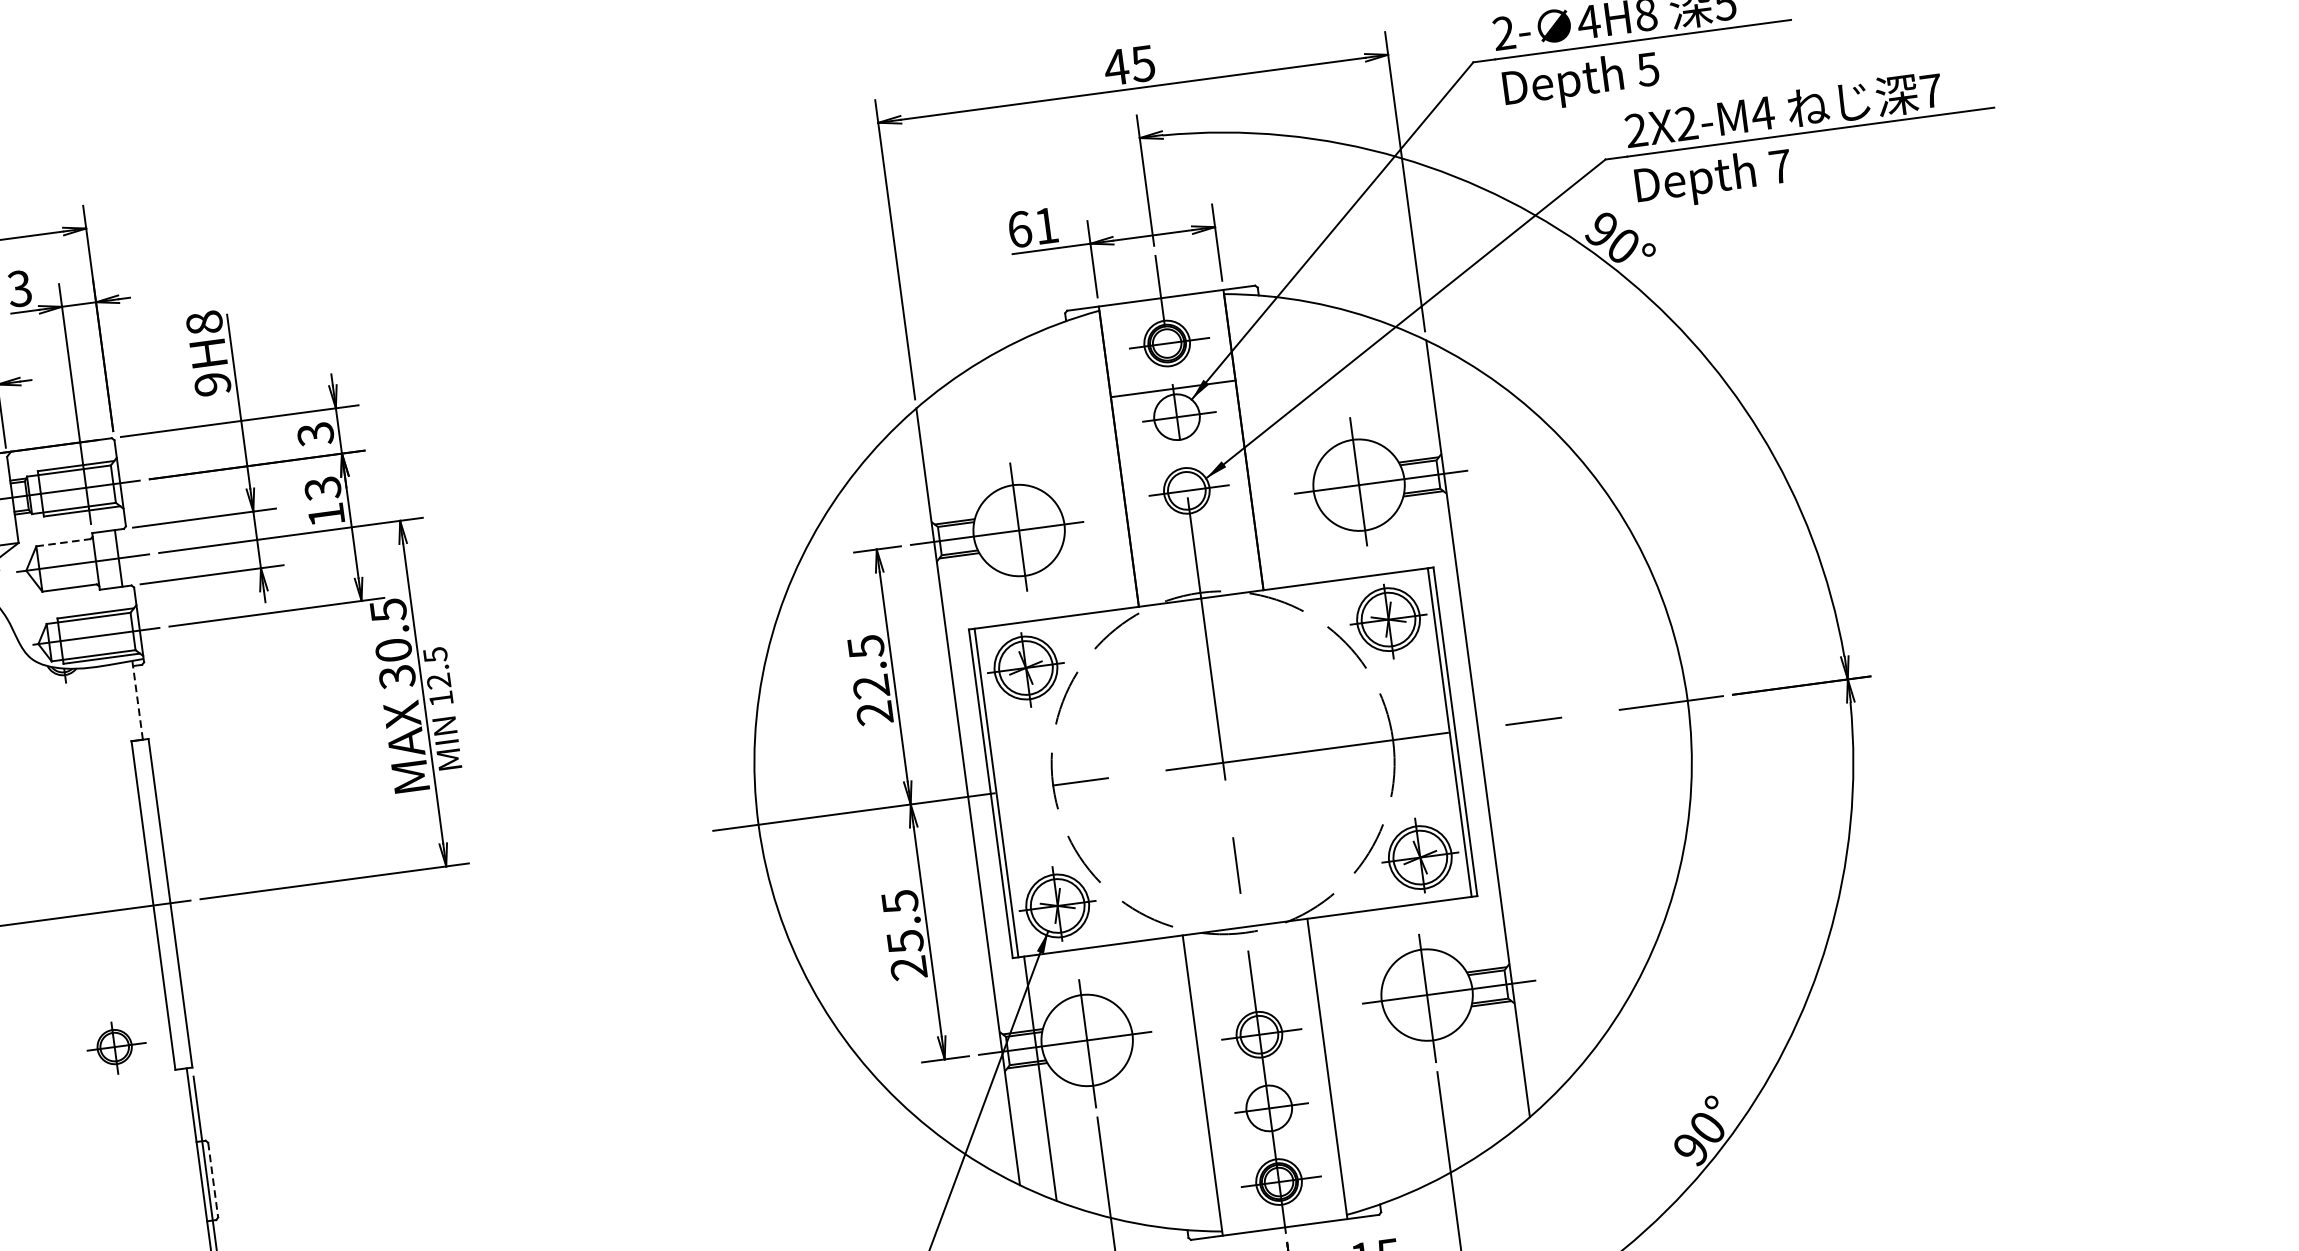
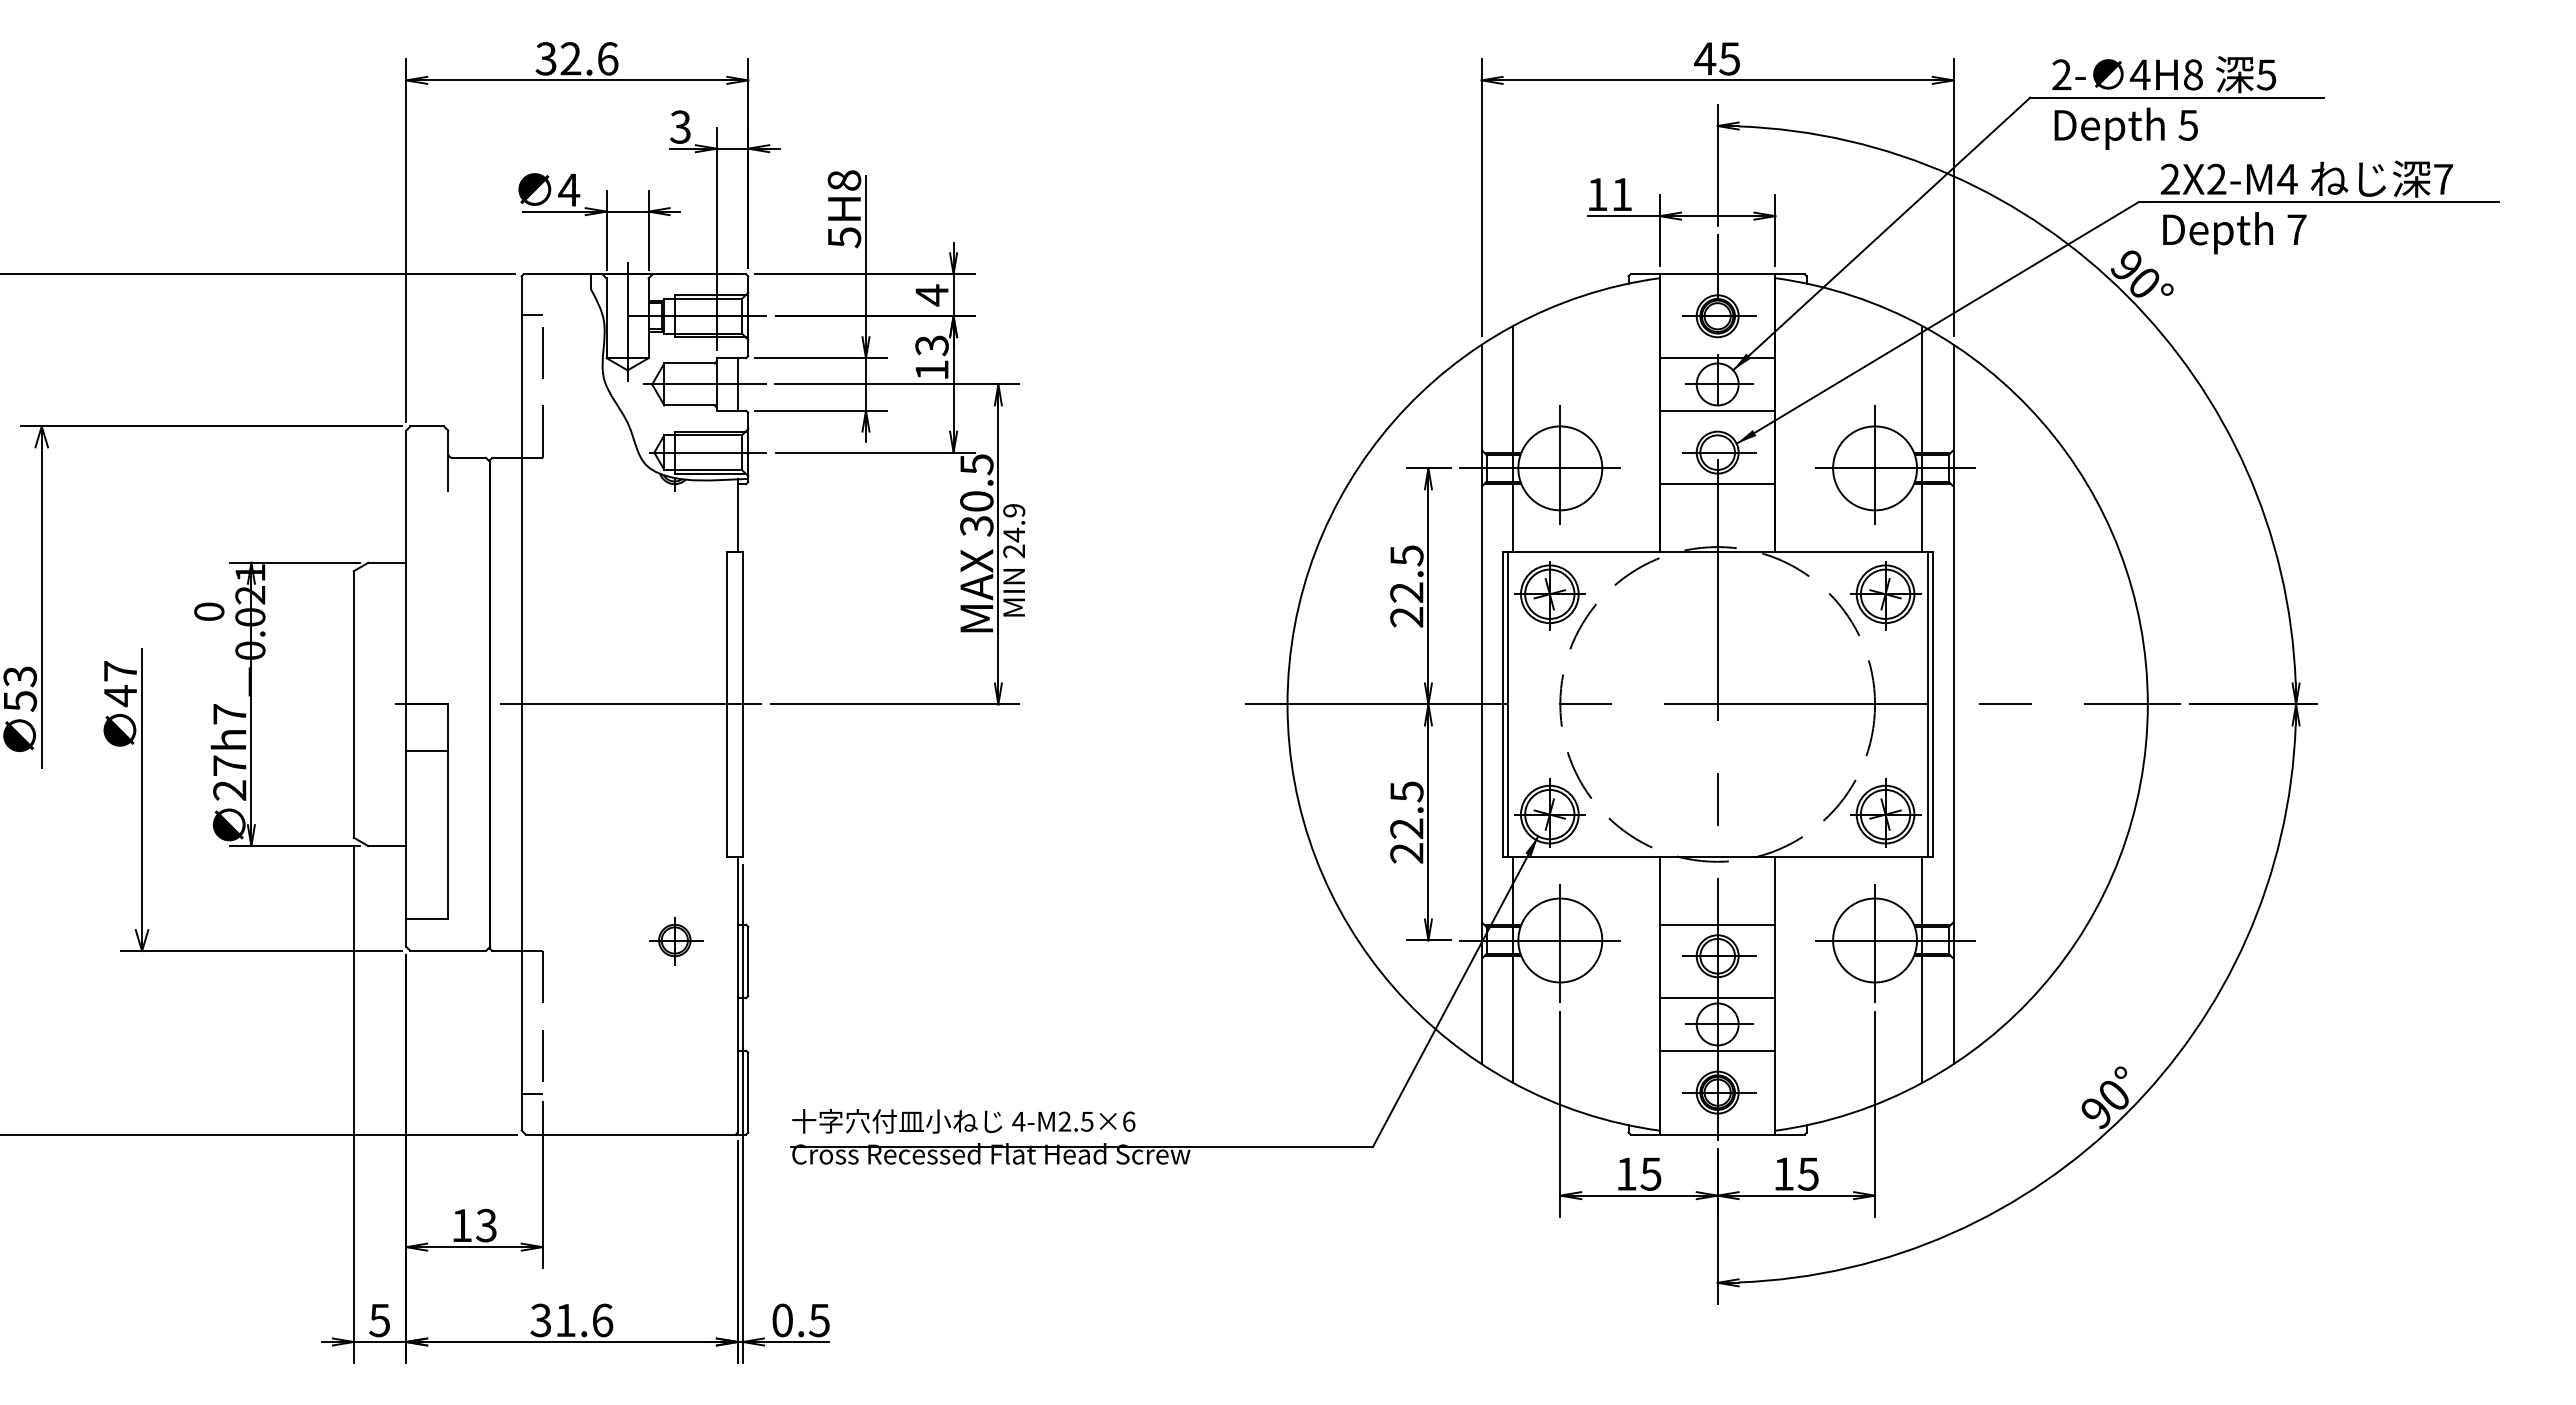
text: (1019, 229) -> (1597, 194), 61 -> 11
text: (212, 384) -> (844, 237), 9H8 -> 5H8
text: (315, 434) -> (931, 295), 3 -> 4
line: (1180, 445) -> (1717, 410), added
line: (1406, 447) -> (1922, 439), added
line: (964, 506) -> (1513, 439), added
line: (1191, 525) -> (1717, 484), added
line: (64, 542) -> (690, 363), dashed -> solid
text: (438, 677) -> (1014, 531), 12.5 -> 24.9
line: (137, 699) -> (737, 515), dashed -> solid
text: (904, 941) -> (1406, 828), 25.5 -> 22.5
line: (1254, 1000) -> (1717, 924), added
line: (1482, 1019) -> (1922, 969), added
part: (116, 1047) -> (676, 941), moved
line: (1265, 1080) -> (1717, 998), added
line: (1272, 1136) -> (1717, 1050), added
line: (213, 1180) -> (748, 961), dashed -> solid

